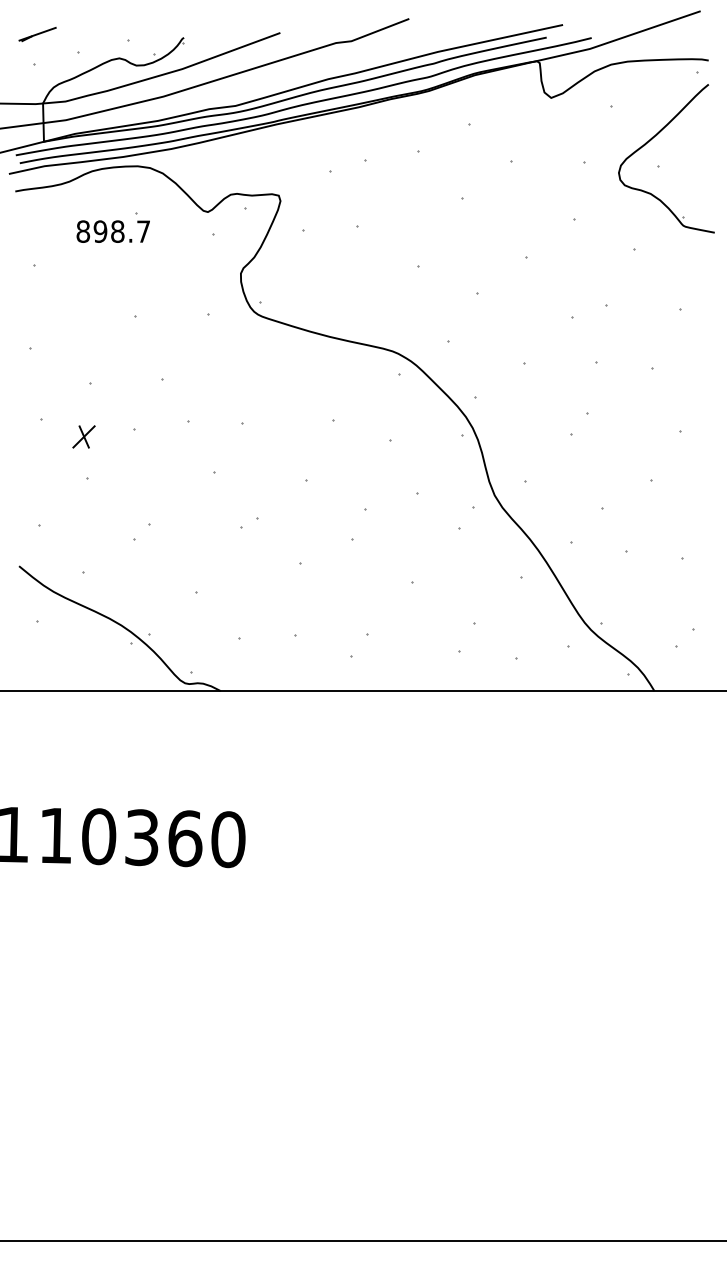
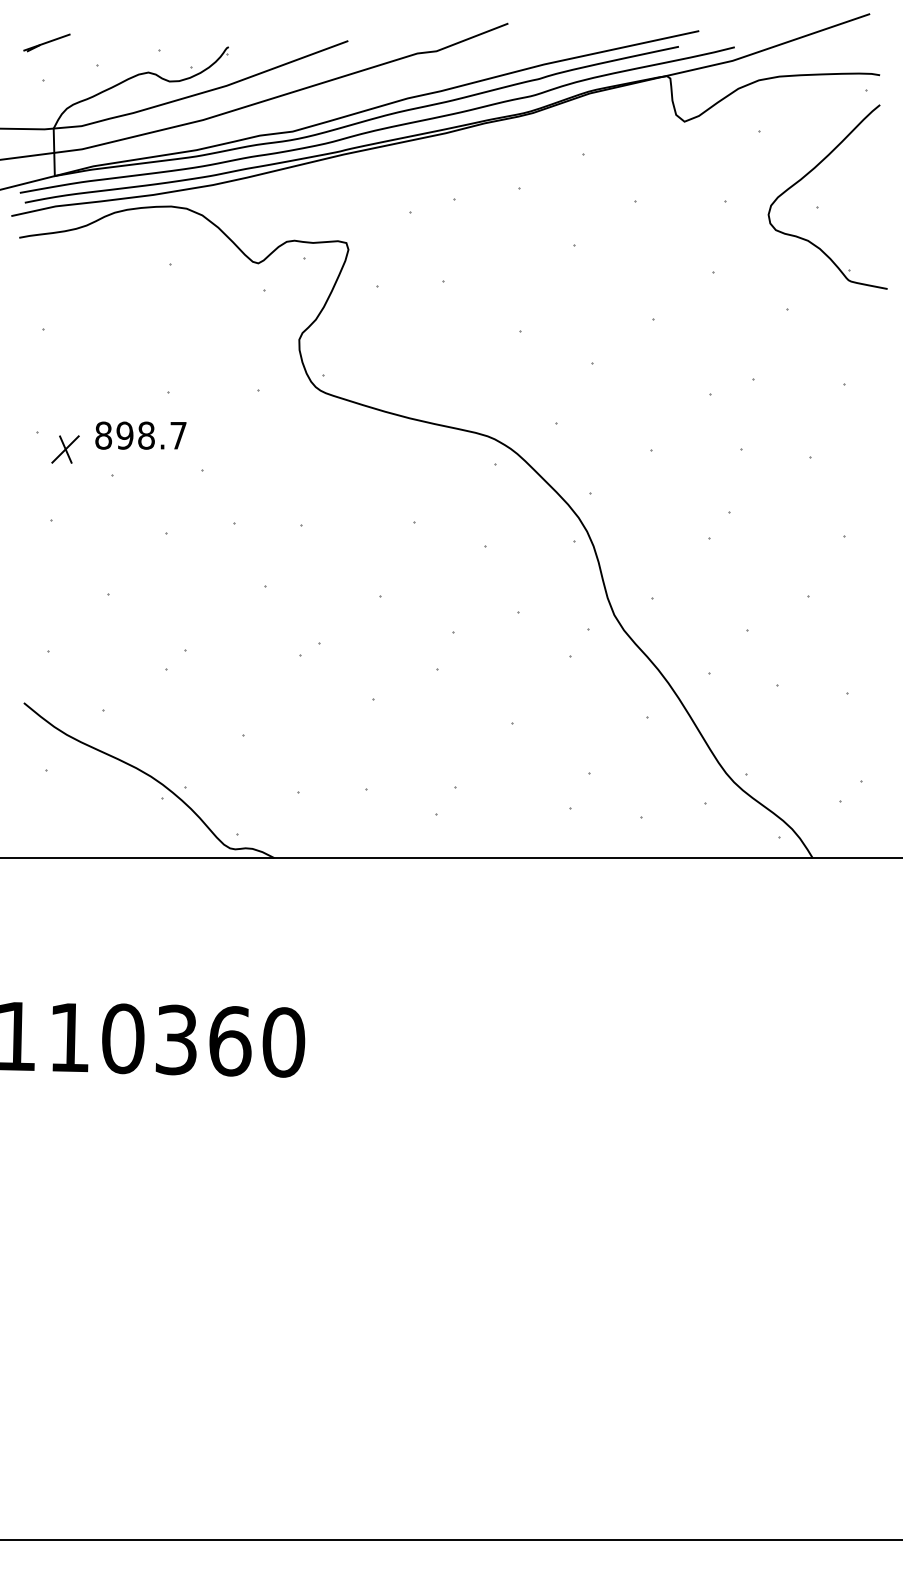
text: (112, 231) -> (140, 435), moved
part: (83, 436) -> (65, 449), moved

